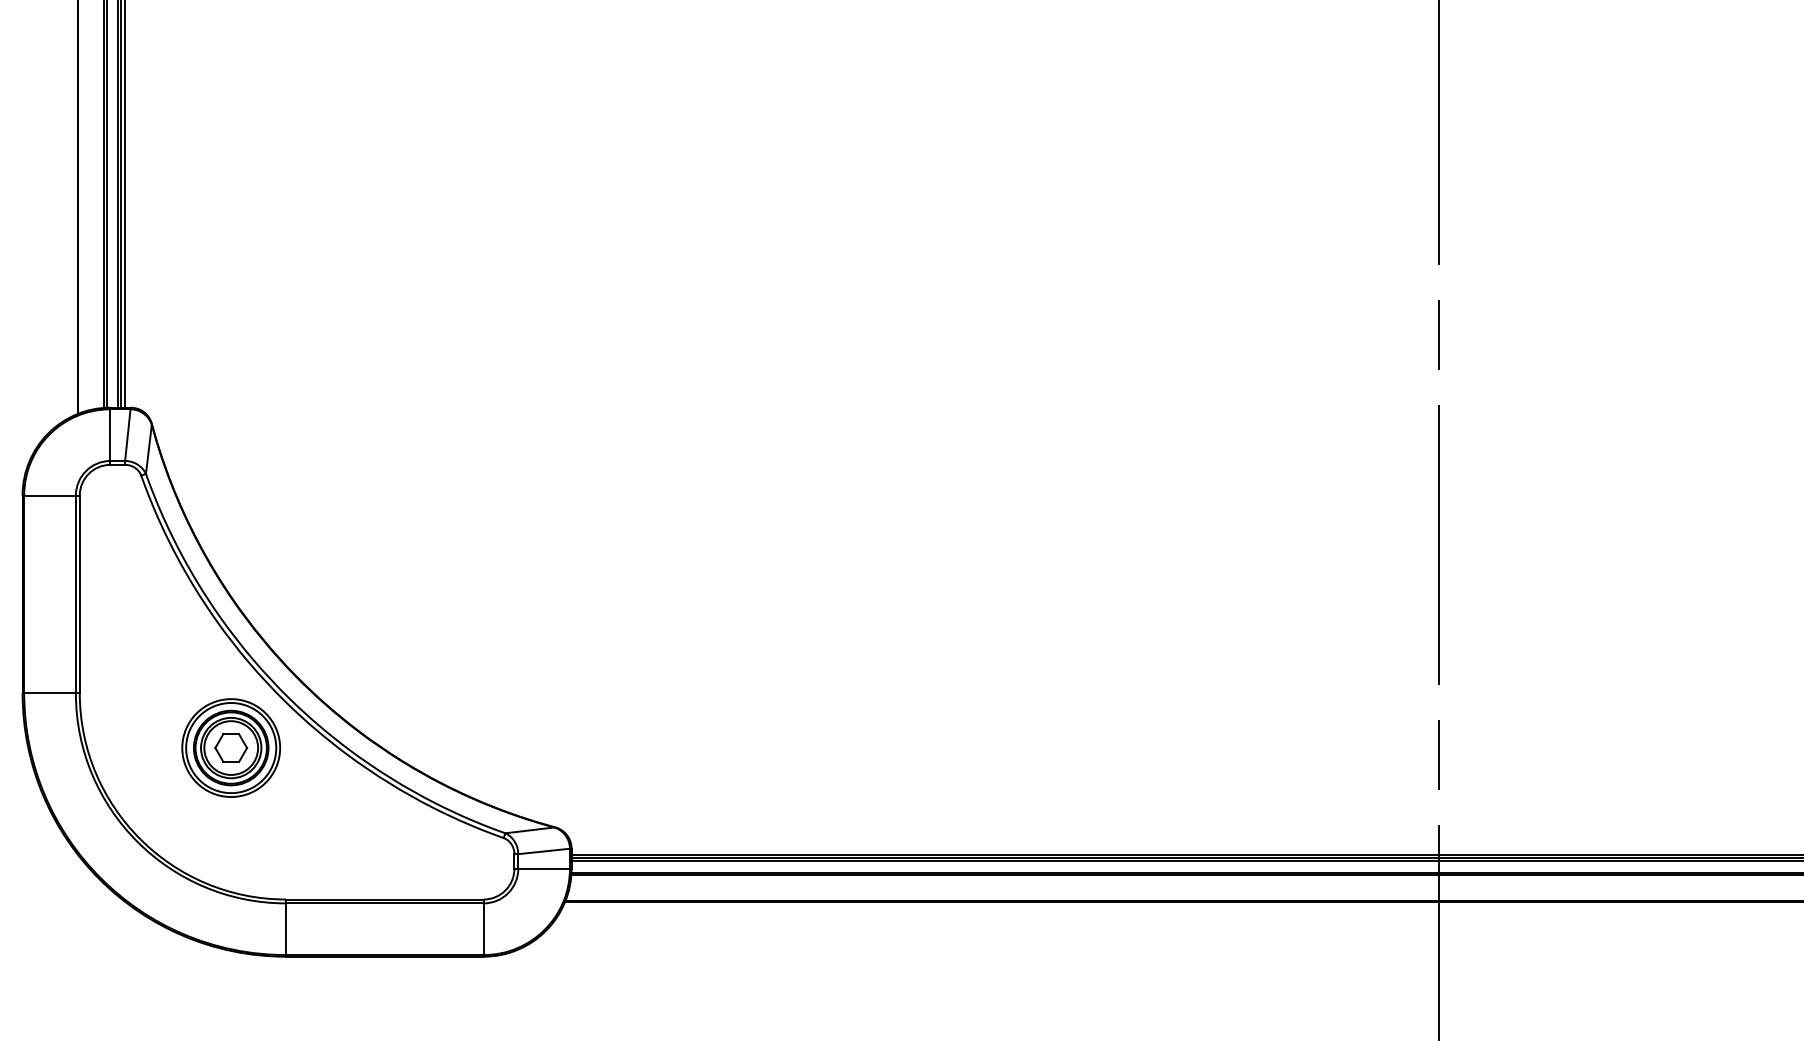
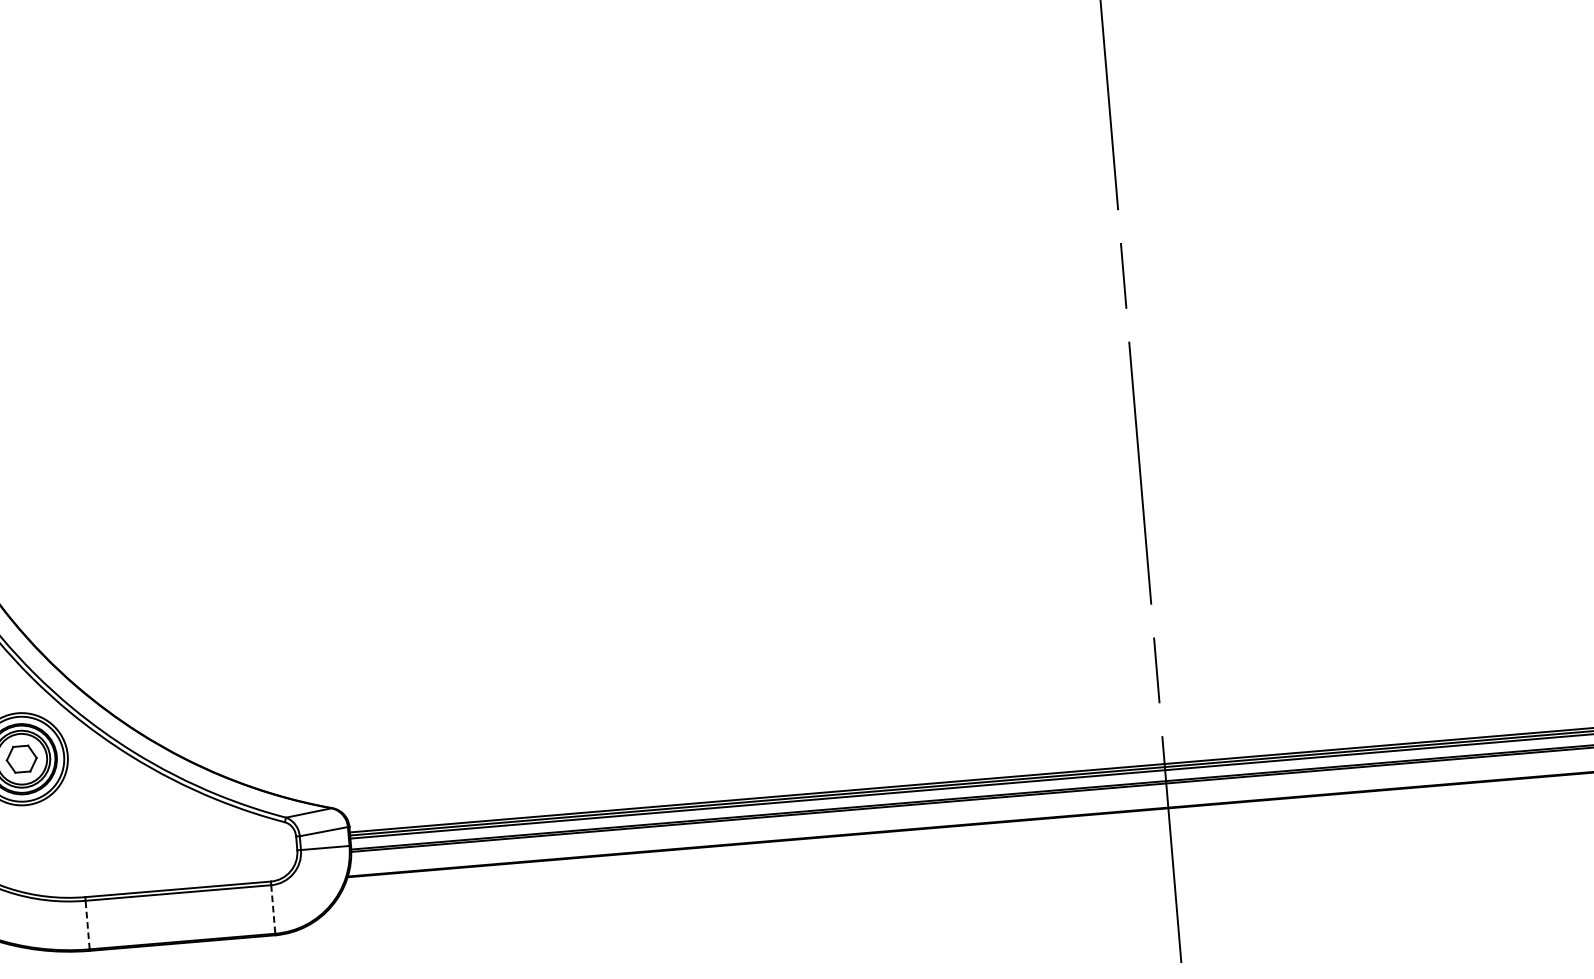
line: (286, 929) -> (88, 925), solid -> dashed
line: (483, 929) -> (273, 909), solid -> dashed

